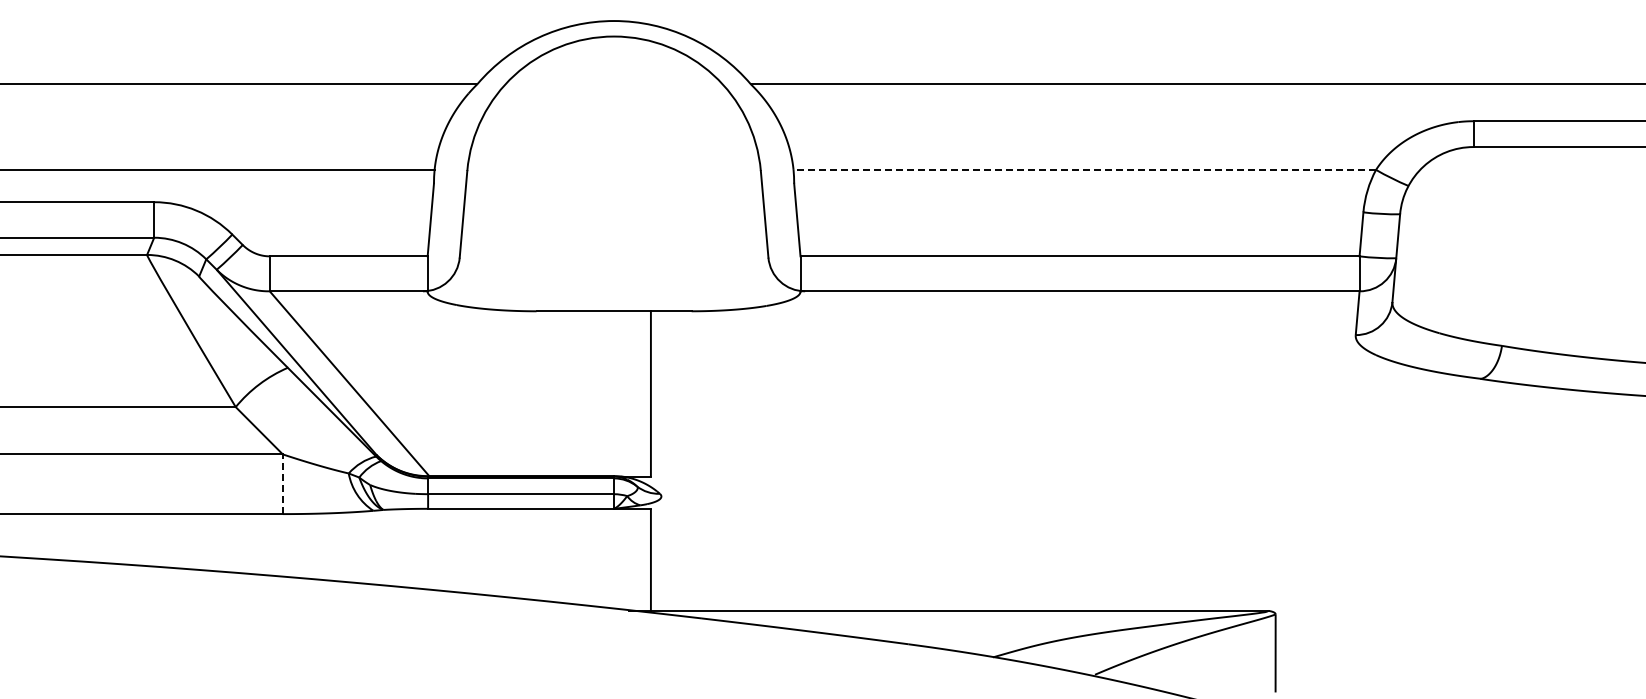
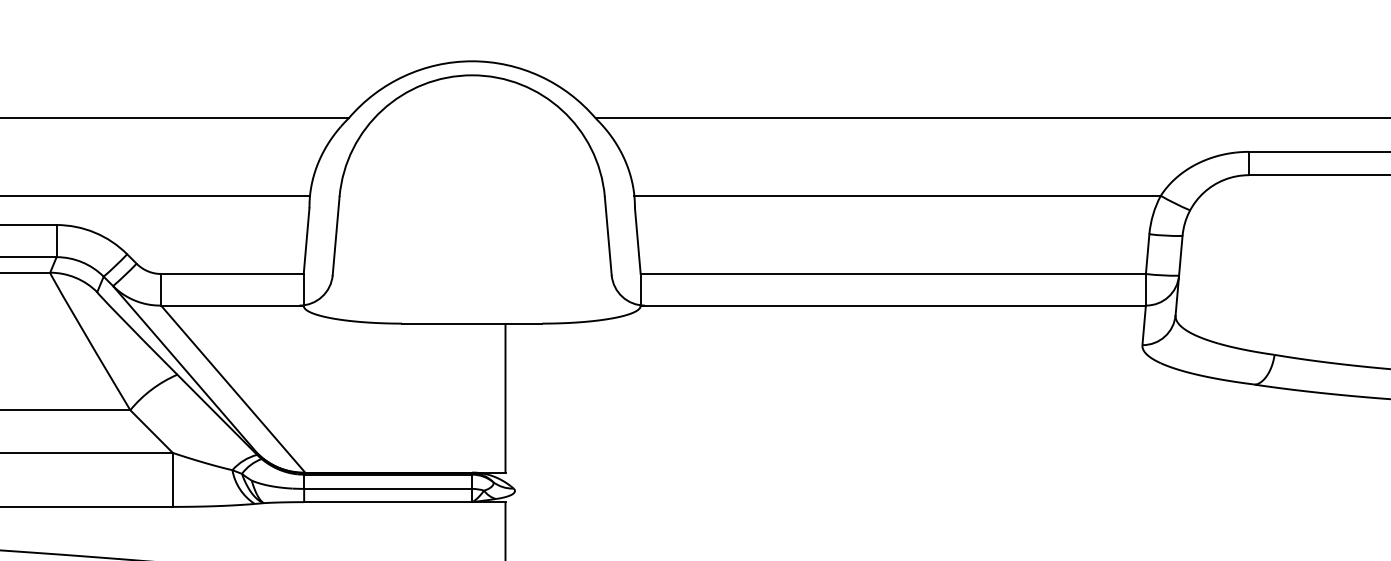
line: (1084, 169) -> (897, 195), dashed -> solid
line: (282, 484) -> (172, 480), dashed -> solid

